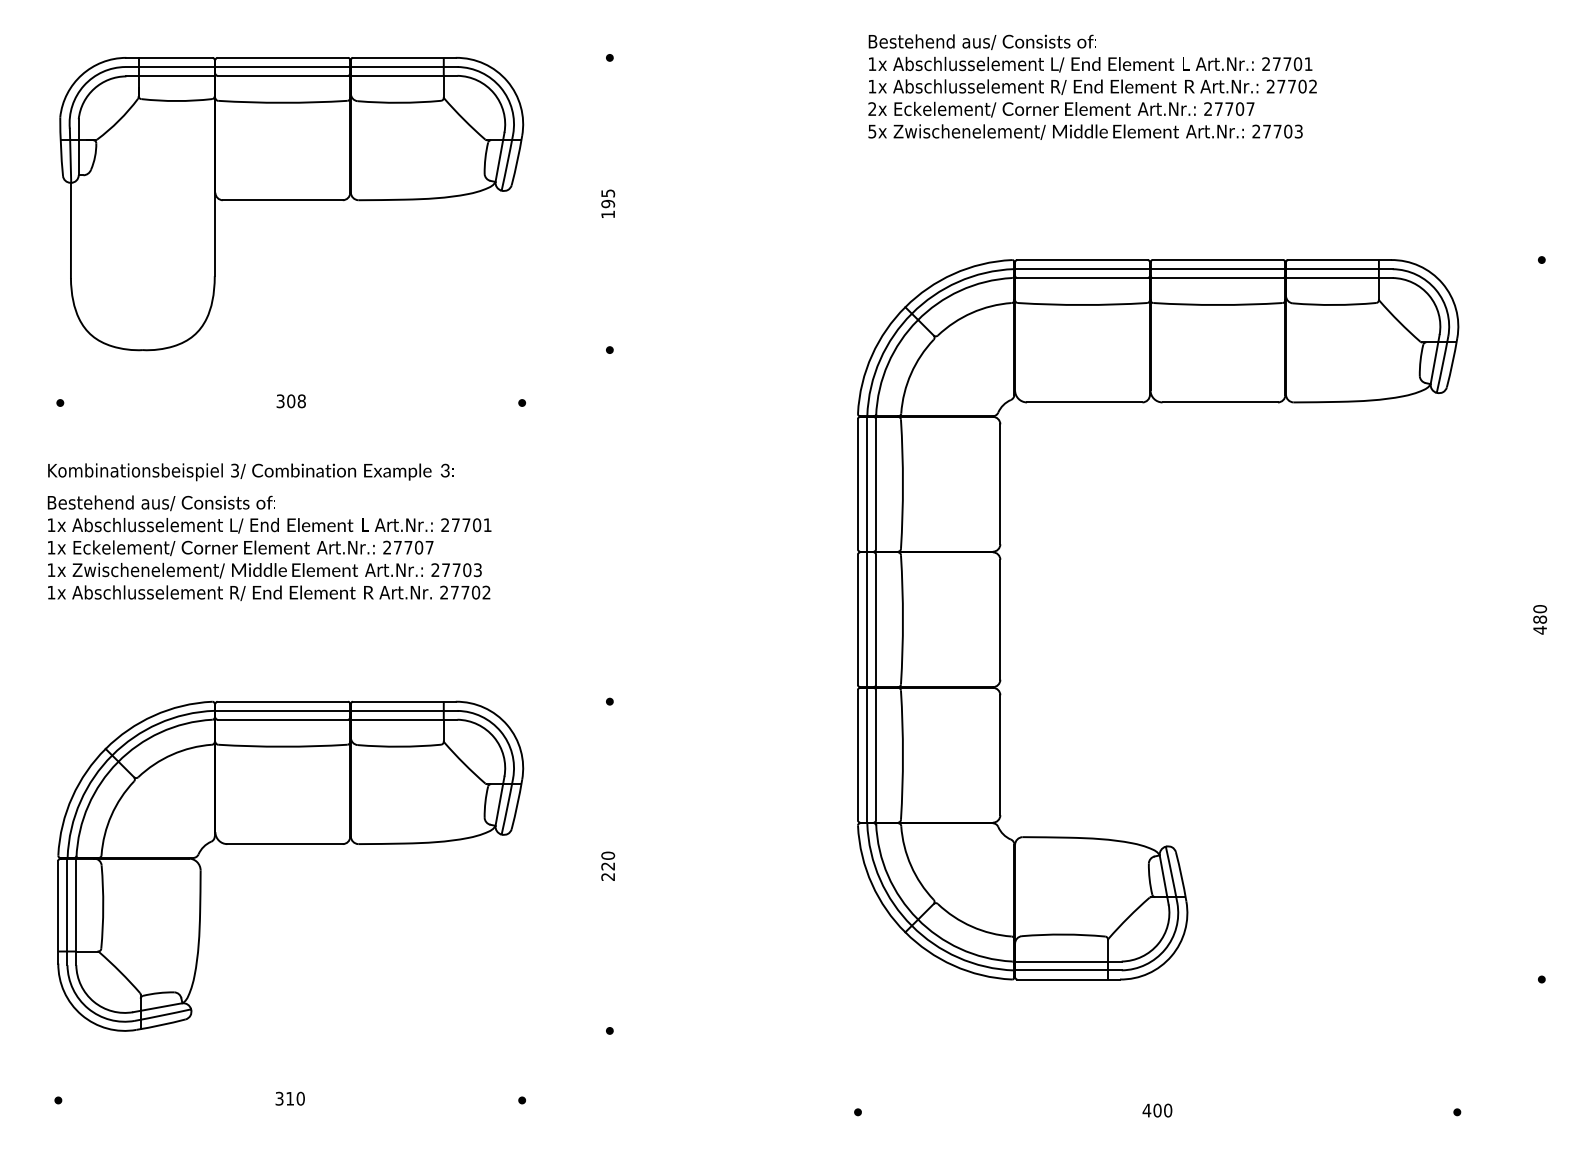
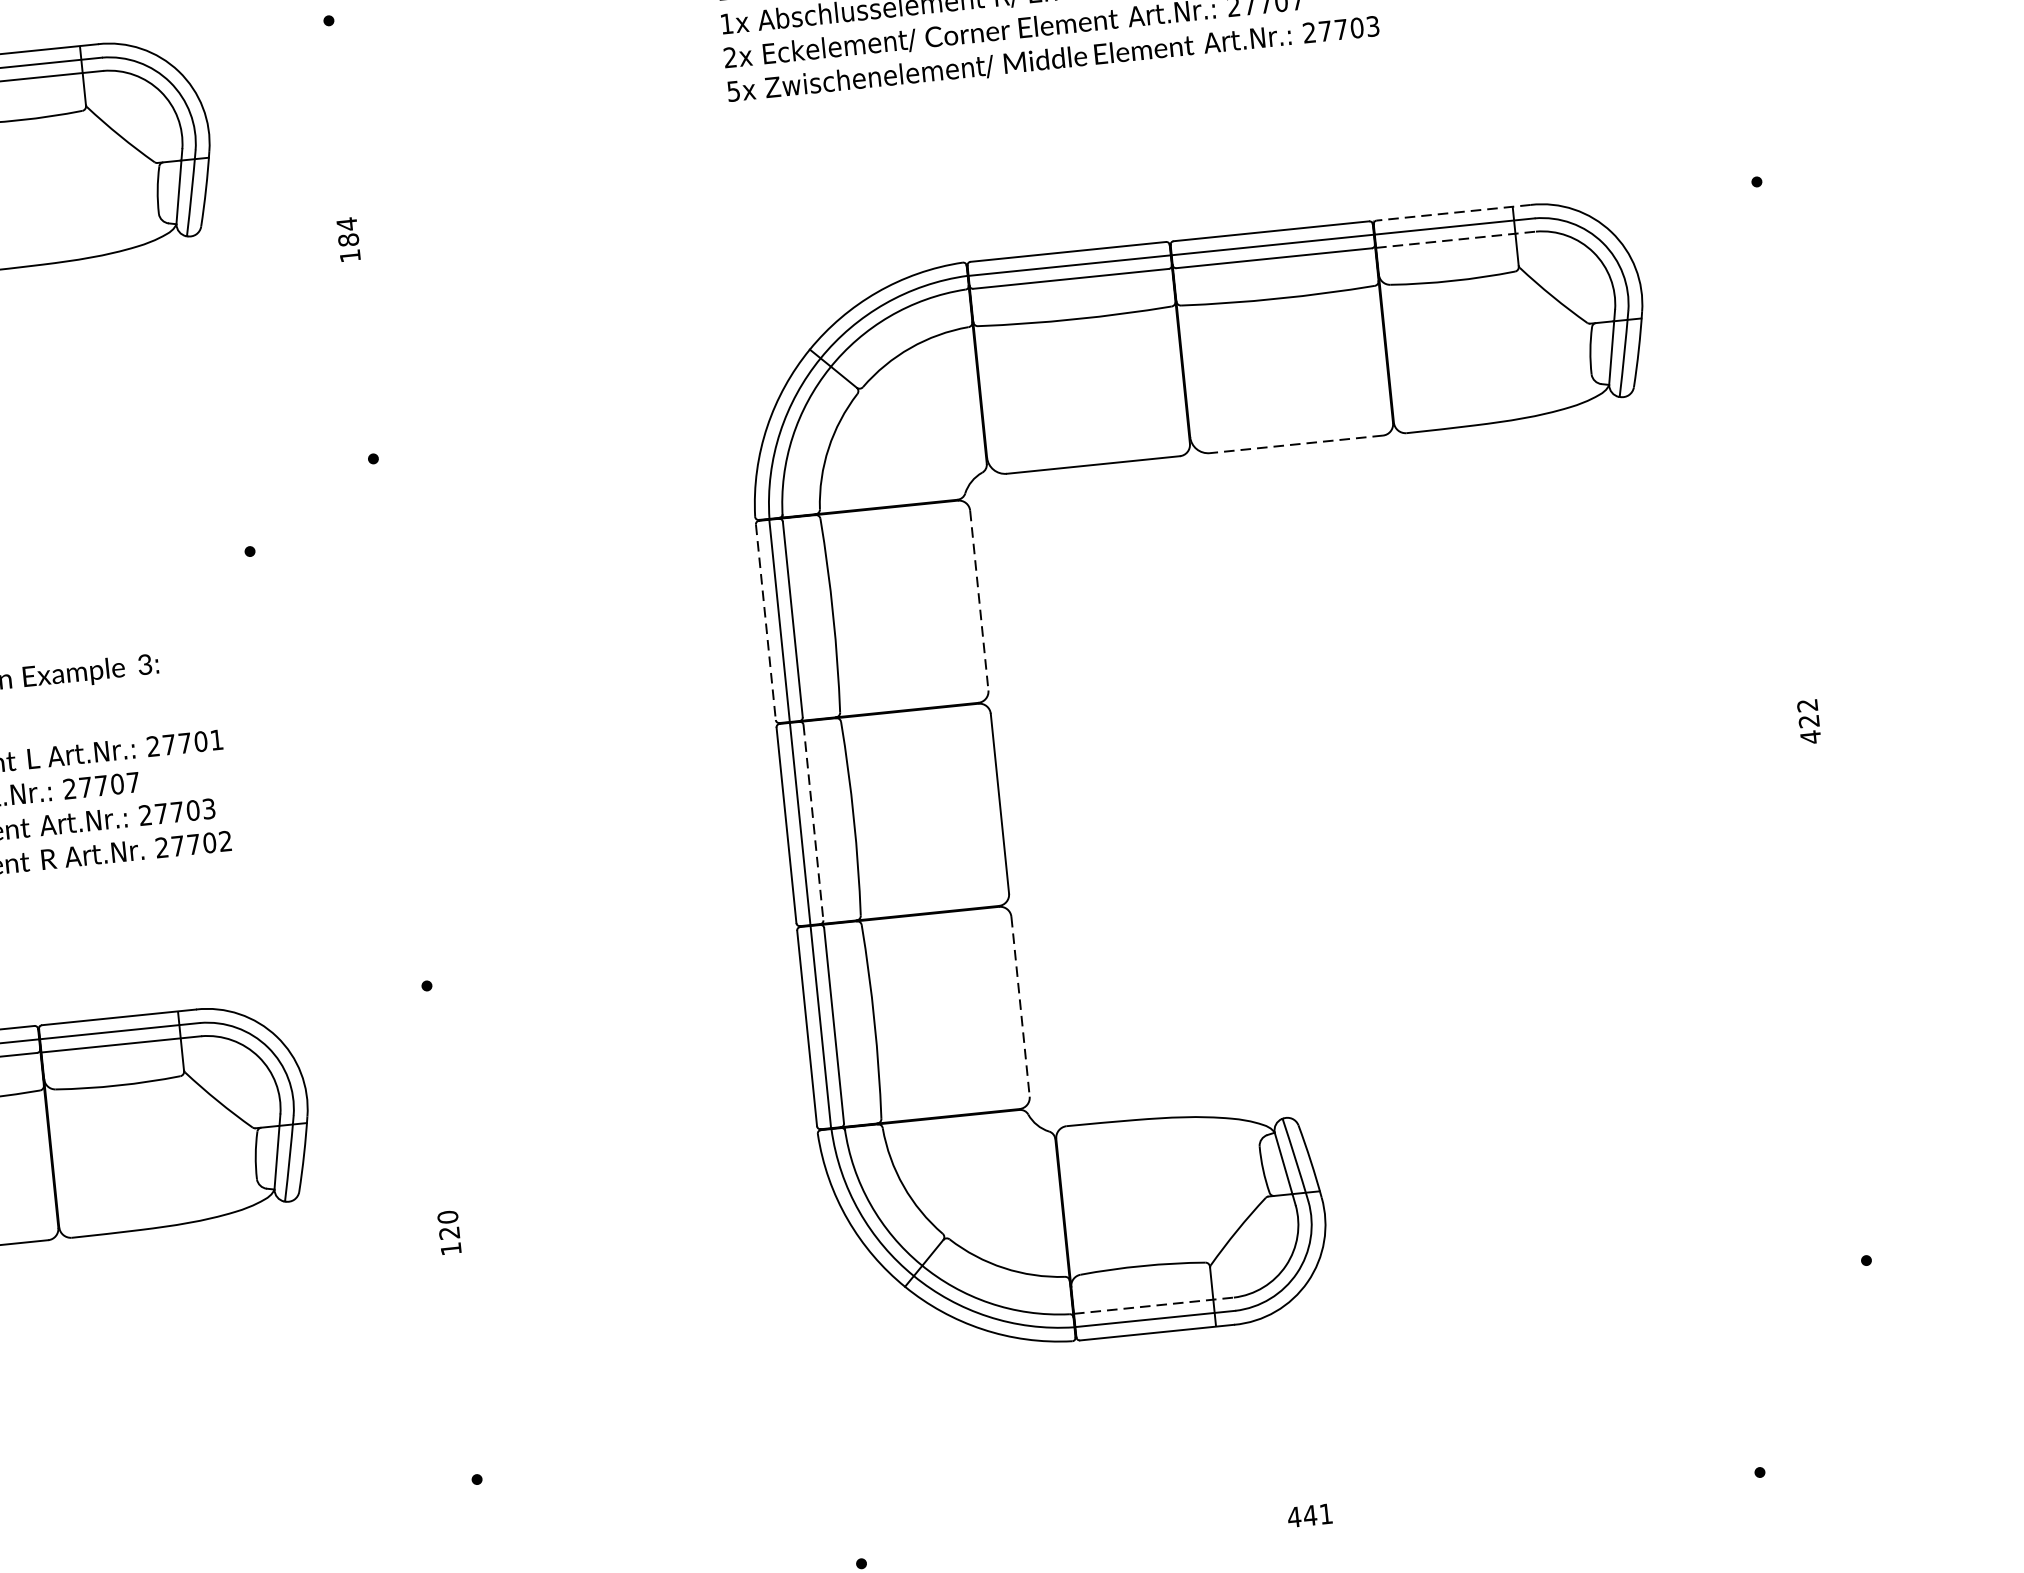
text: (608, 198) -> (348, 231), 195 -> 184
line: (1339, 260) -> (1453, 213), solid -> dashed
line: (1339, 278) -> (1456, 240), solid -> dashed
line: (1220, 402) -> (1296, 444), solid -> dashed
line: (857, 484) -> (765, 622), solid -> dashed
line: (1000, 484) -> (979, 600), solid -> dashed
text: (1540, 614) -> (1808, 713), 480 -> 422
line: (875, 620) -> (812, 823), solid -> dashed
line: (1000, 755) -> (1020, 1007), solid -> dashed
text: (607, 876) -> (450, 1248), 220 -> 120
line: (1068, 961) -> (1154, 1305), solid -> dashed
text: (1162, 1110) -> (1317, 1514), 400 -> 441

